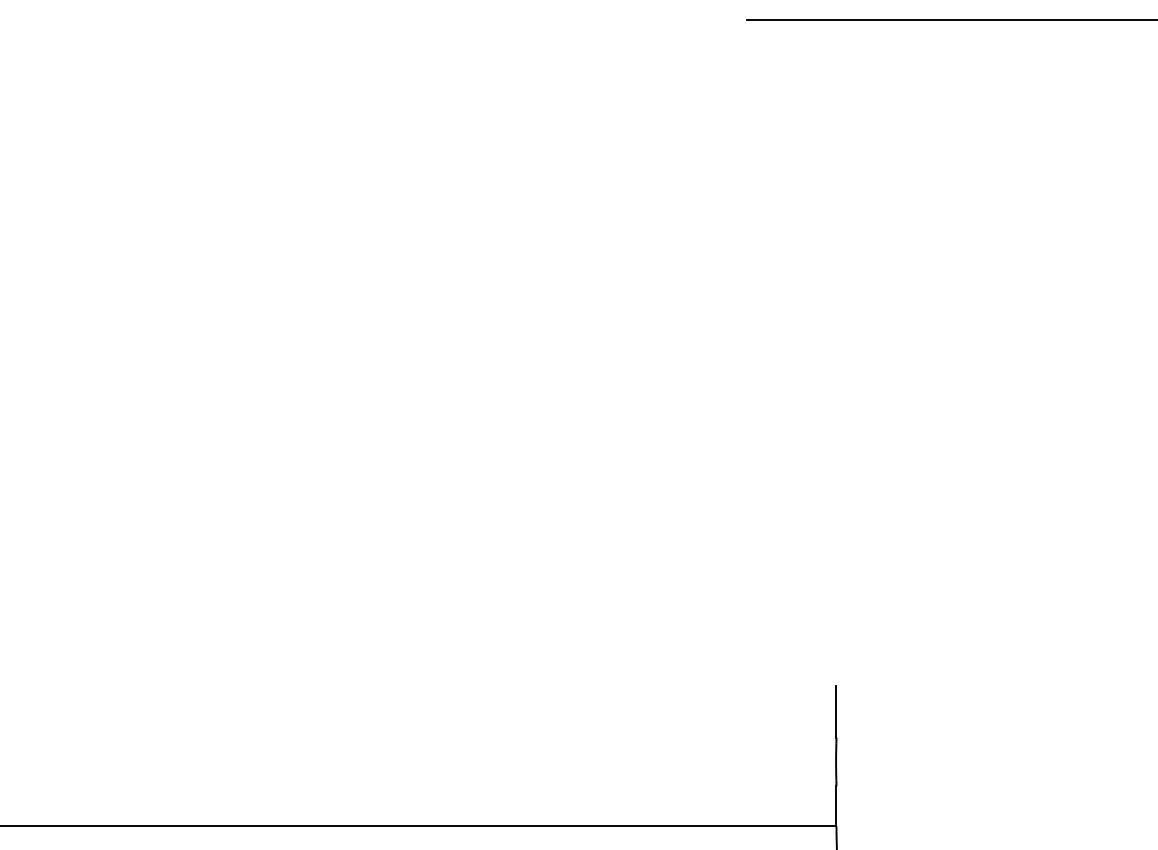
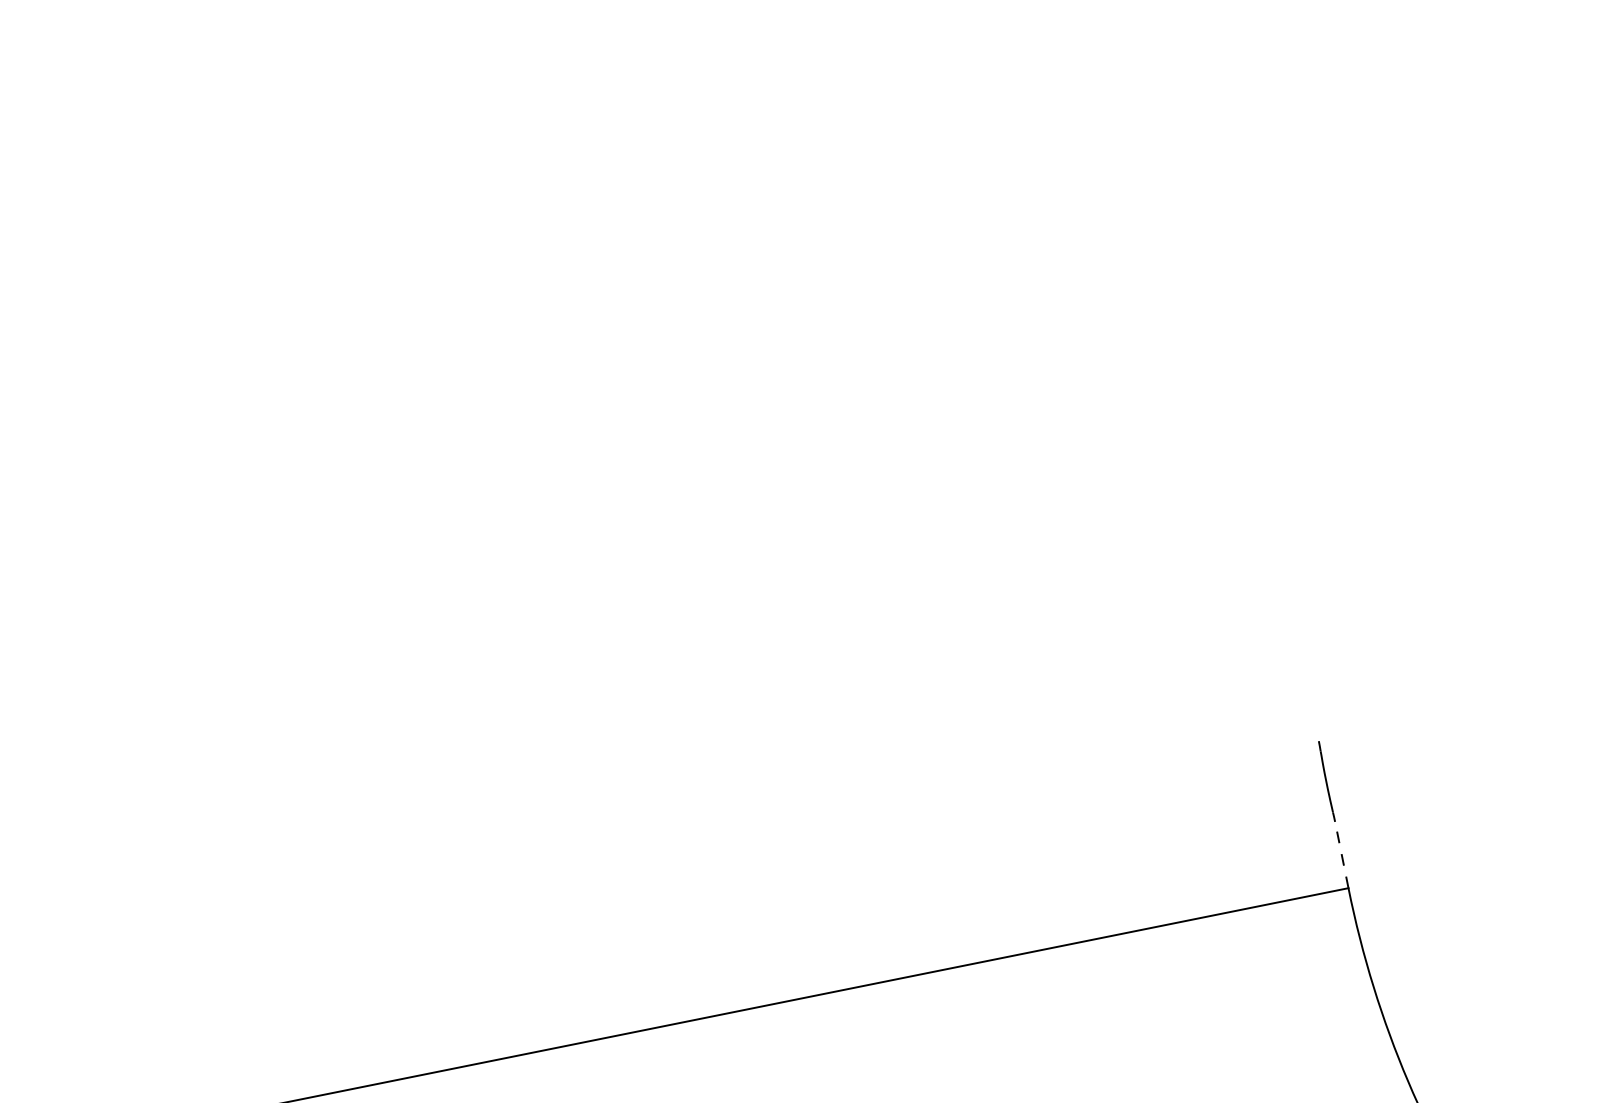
line: (836, 711) -> (1310, 697), removed
line: (836, 806) -> (1341, 855), solid -> dashed

